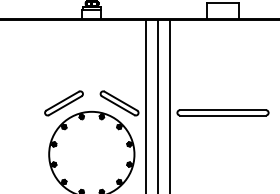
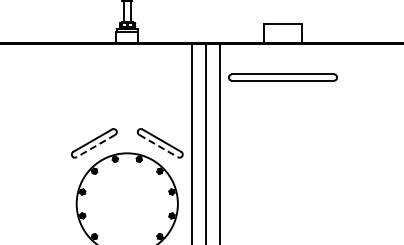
line: (65, 106) -> (95, 146), solid -> dashed
line: (118, 106) -> (159, 146), solid -> dashed
part: (222, 112) -> (282, 77), moved

